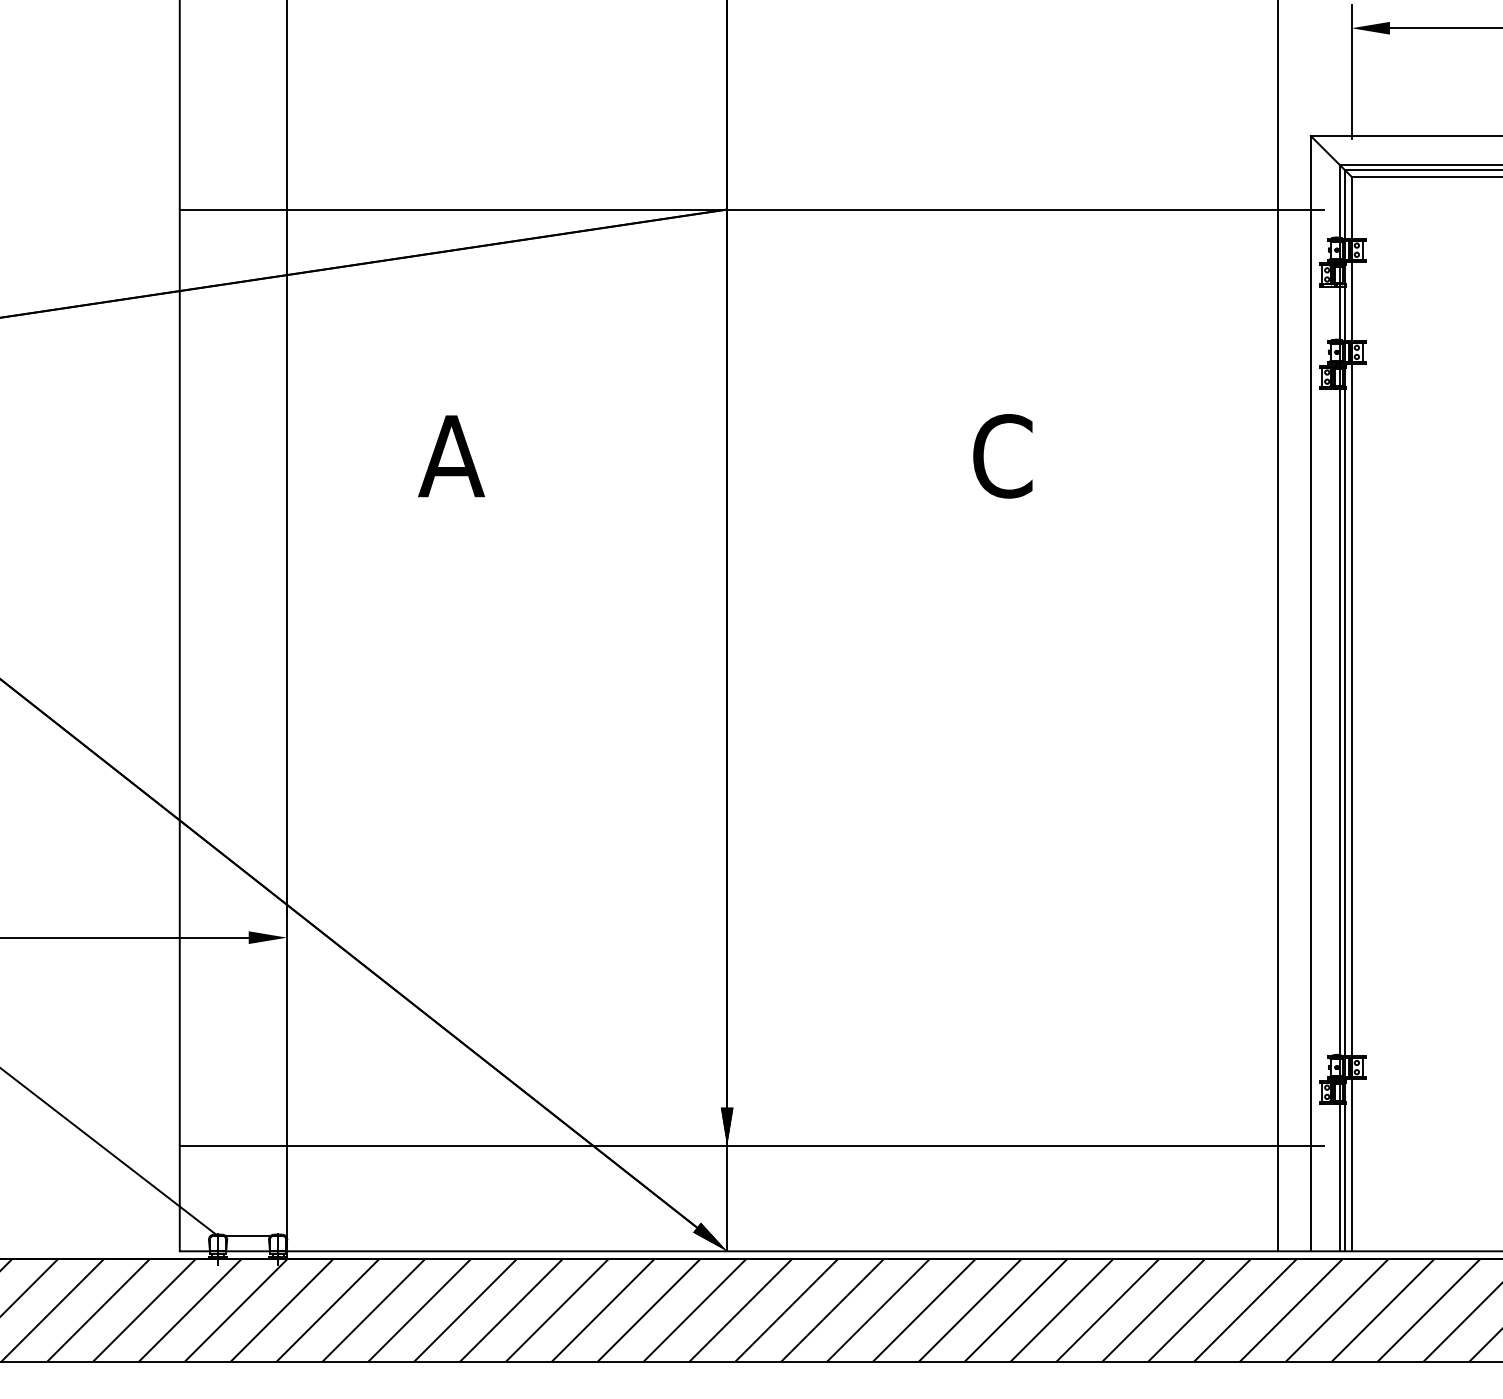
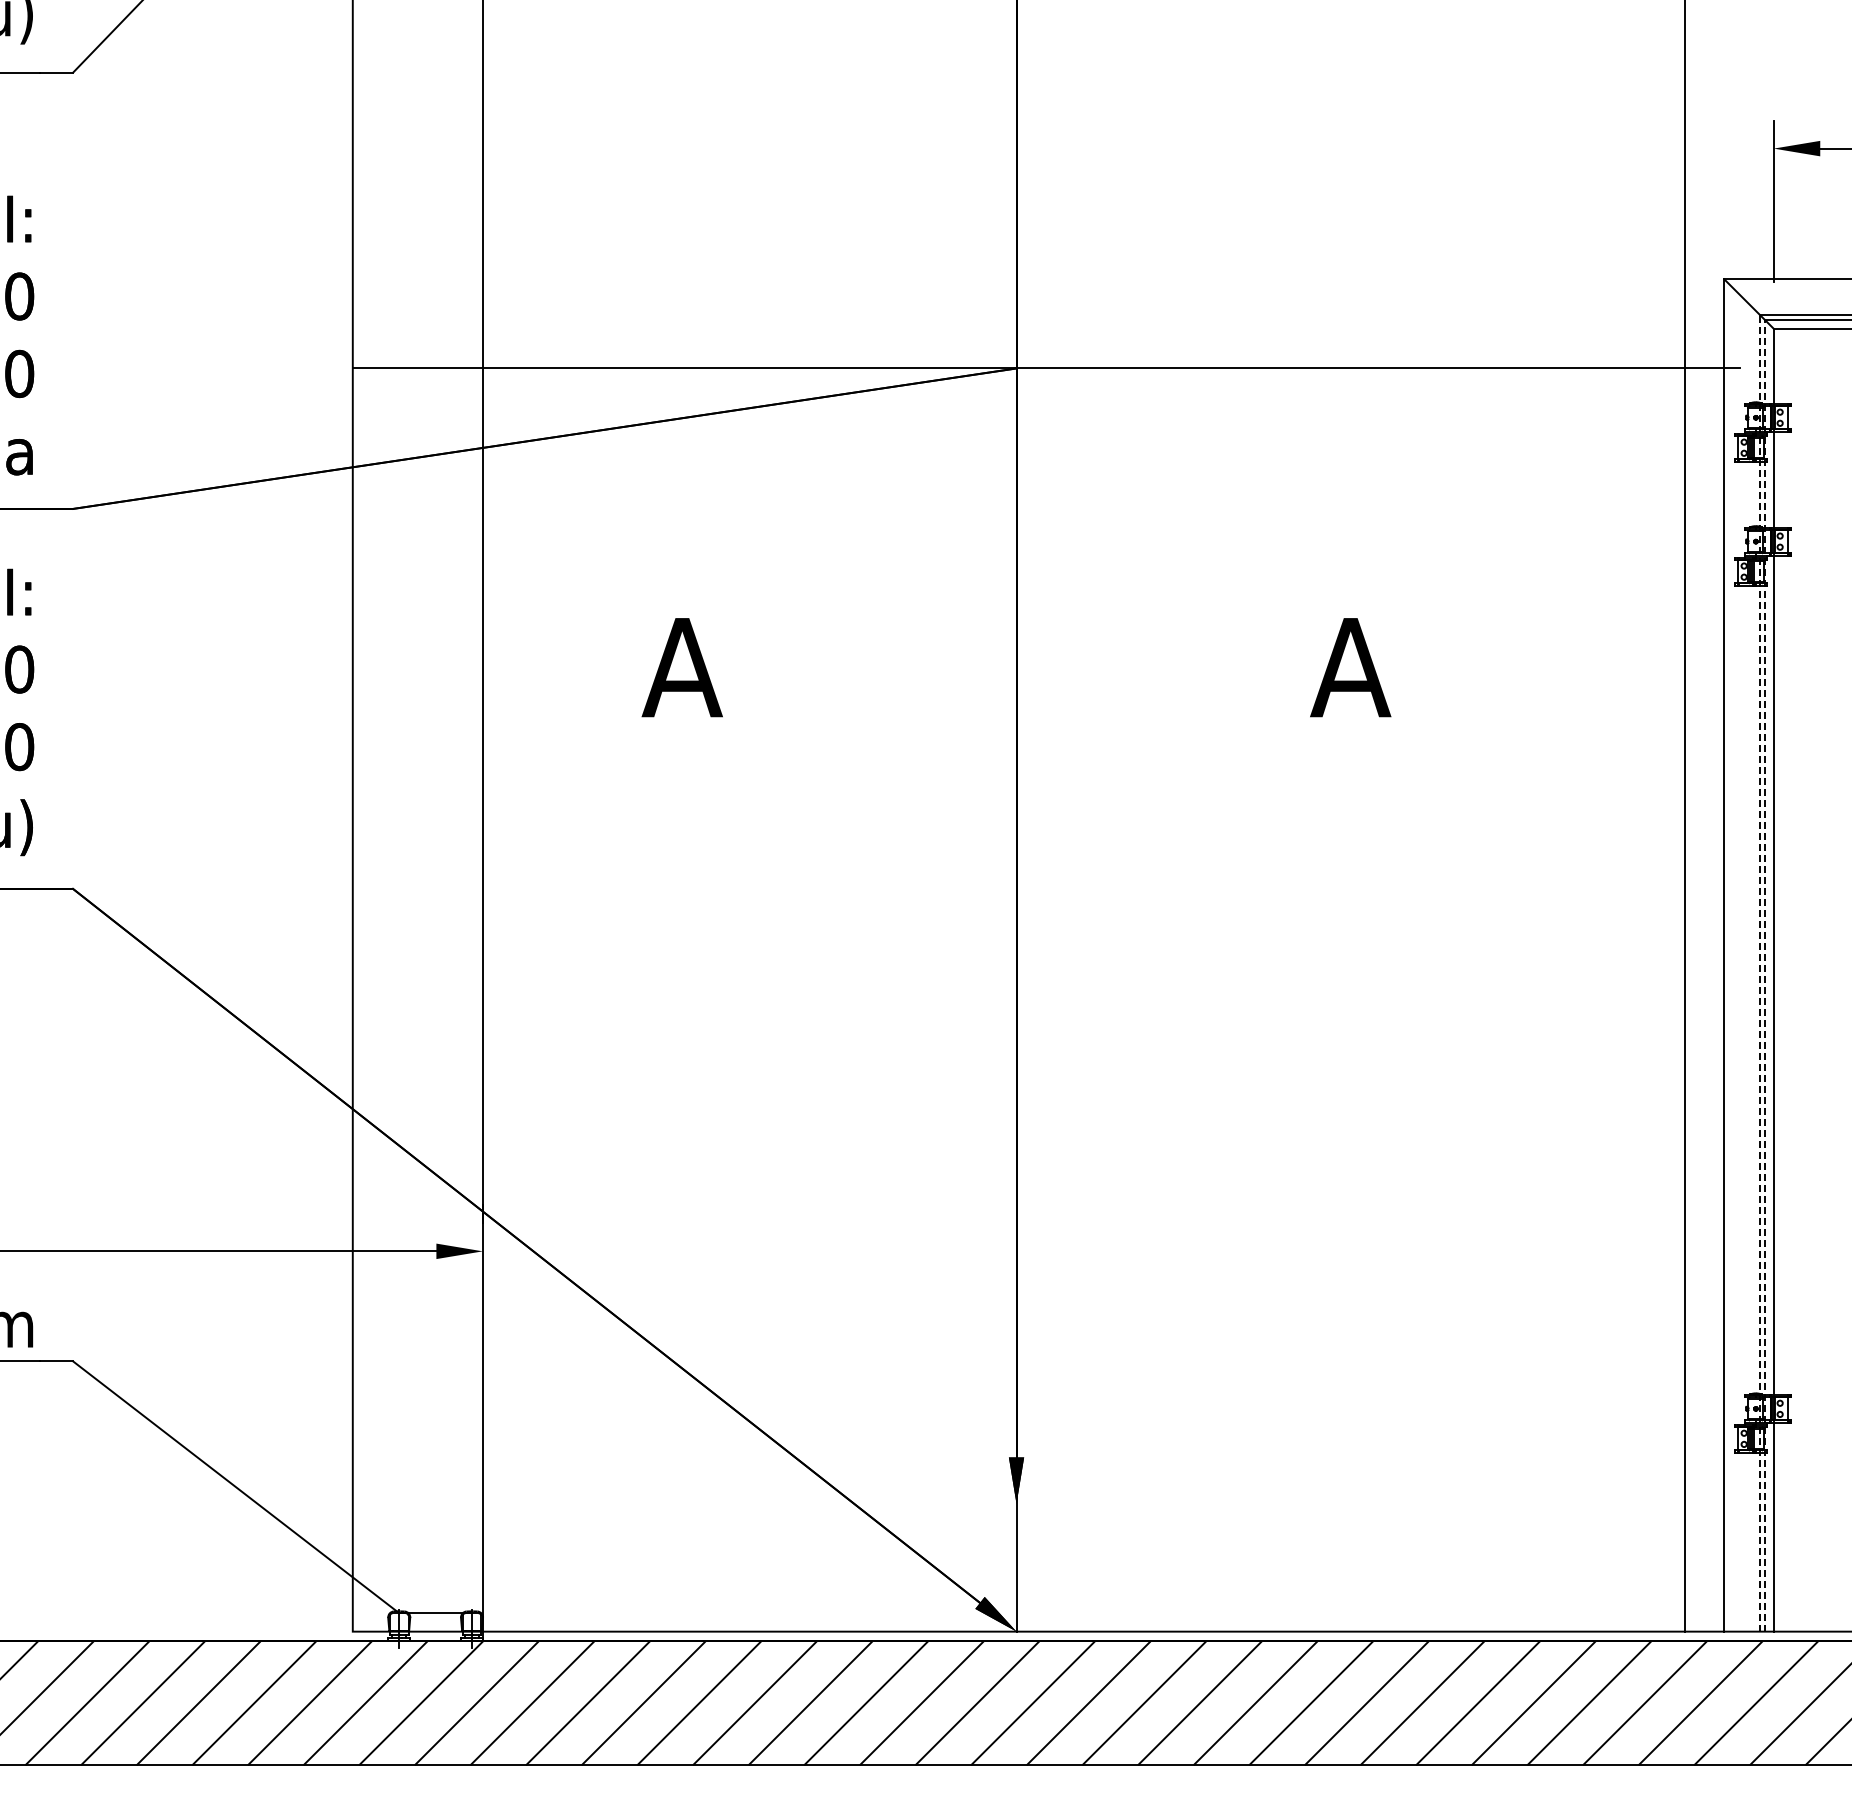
text: (1002, 456) -> (1350, 667), C -> A
line: (1339, 708) -> (1759, 973), solid -> dashed
line: (1344, 711) -> (1765, 976), solid -> dashed
line: (751, 1145) -> (1045, 1503), removed

